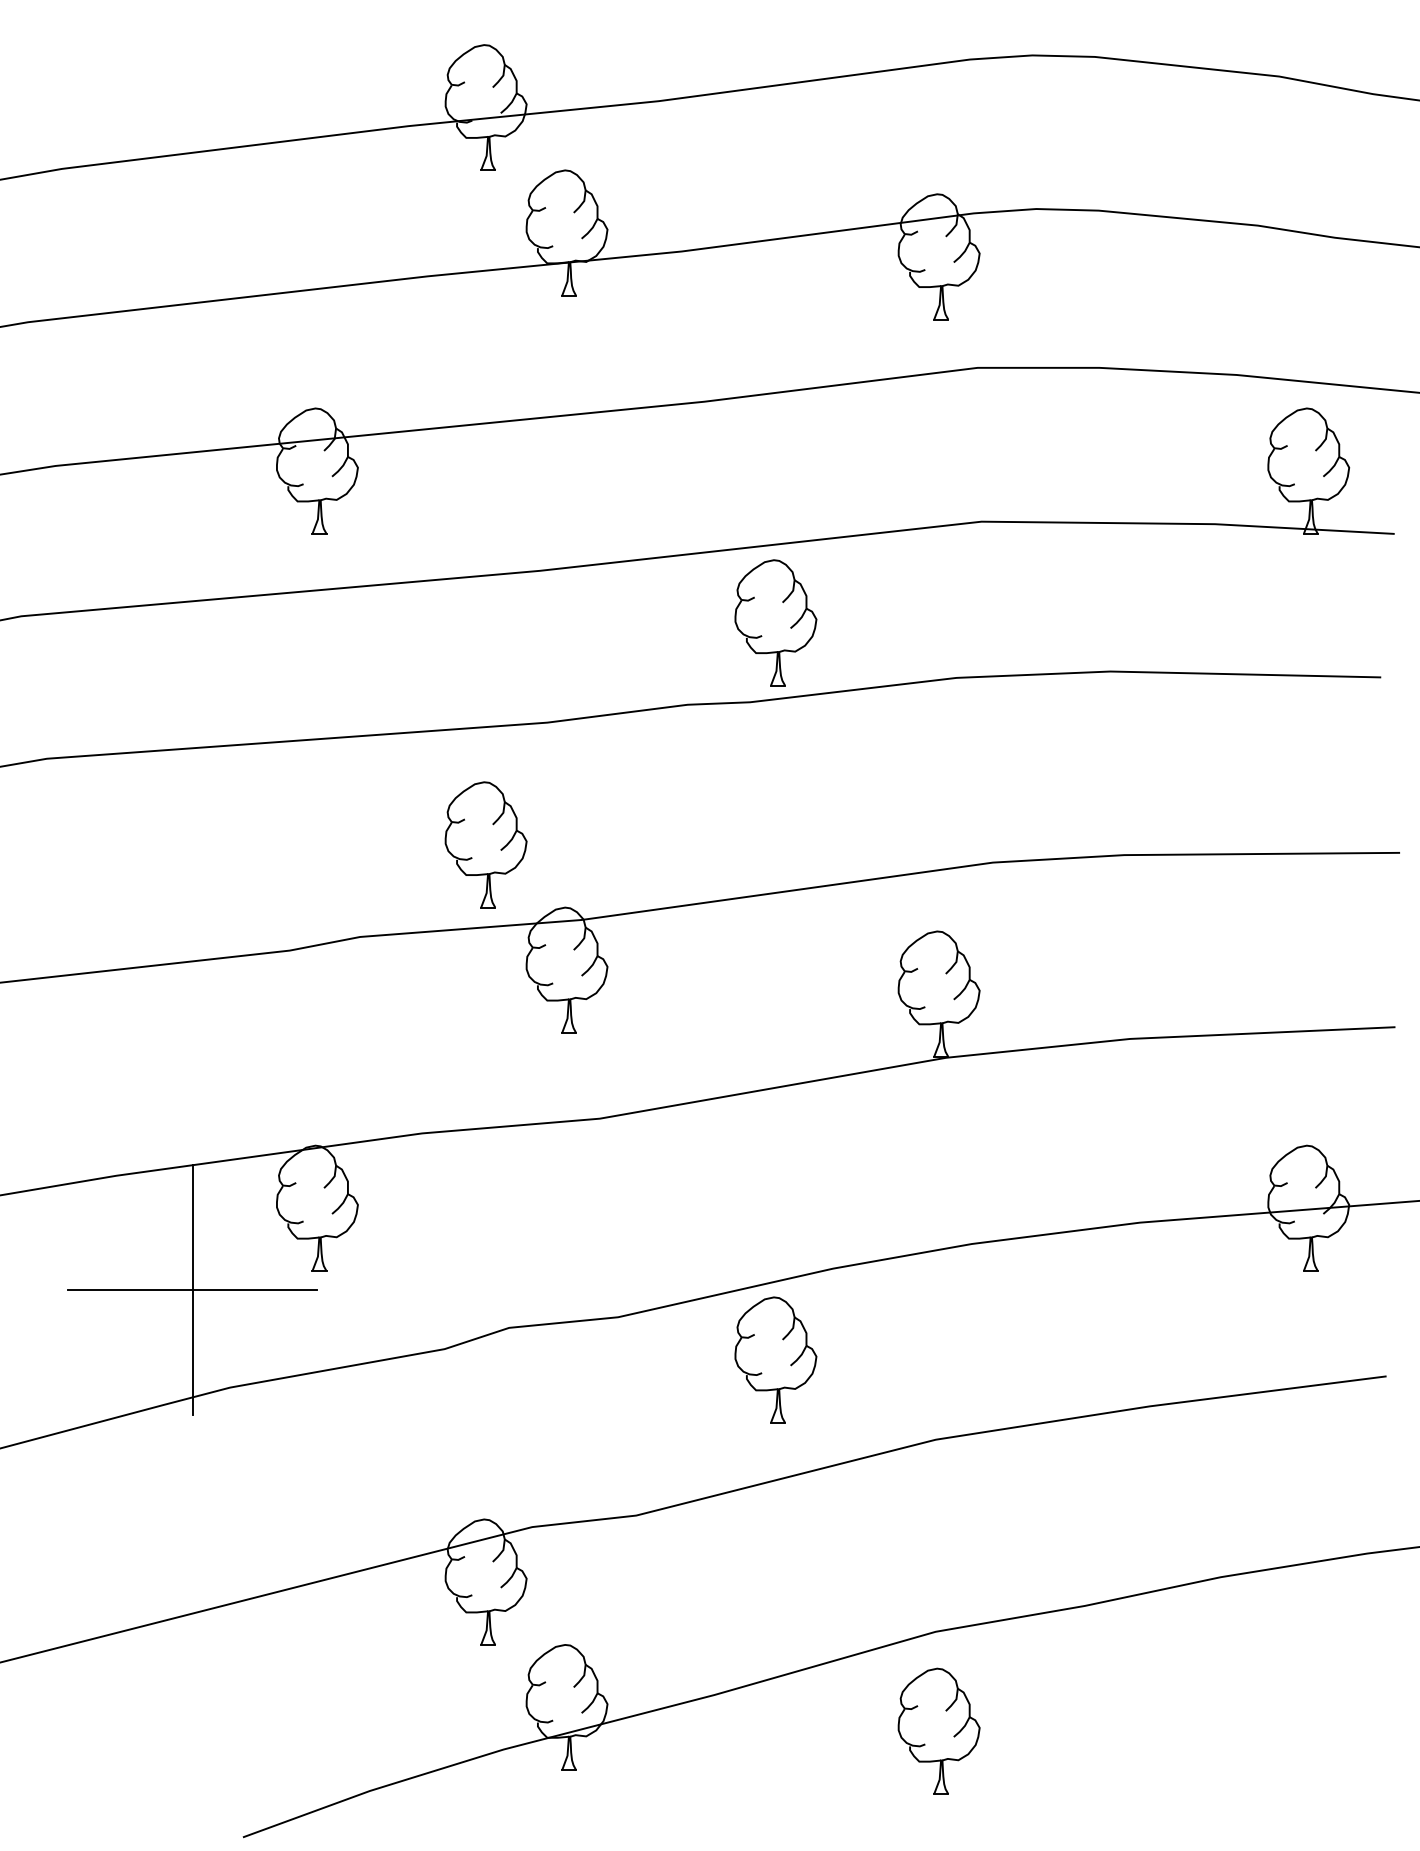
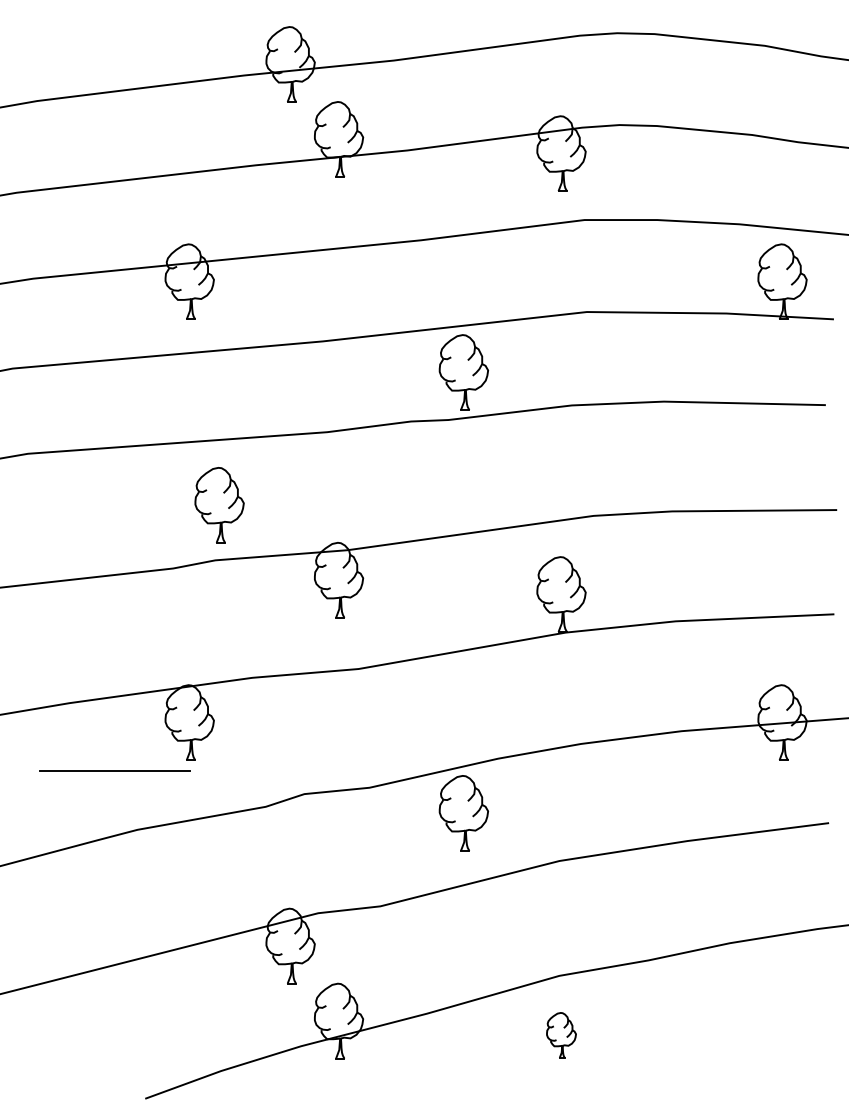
part: (485, 845) -> (219, 505), moved
line: (193, 1288) -> (115, 770), removed
part: (939, 1731) -> (561, 1035), size x0.6

